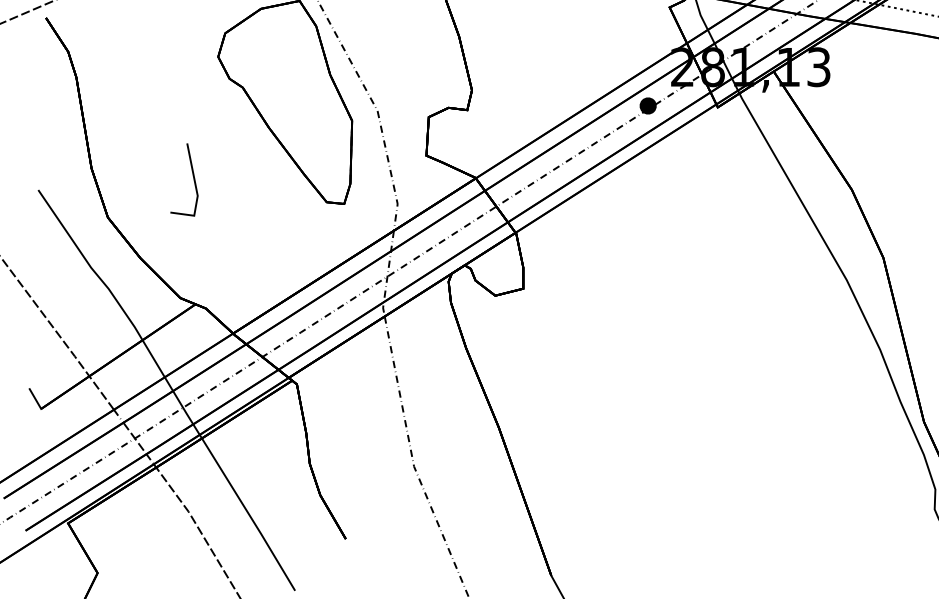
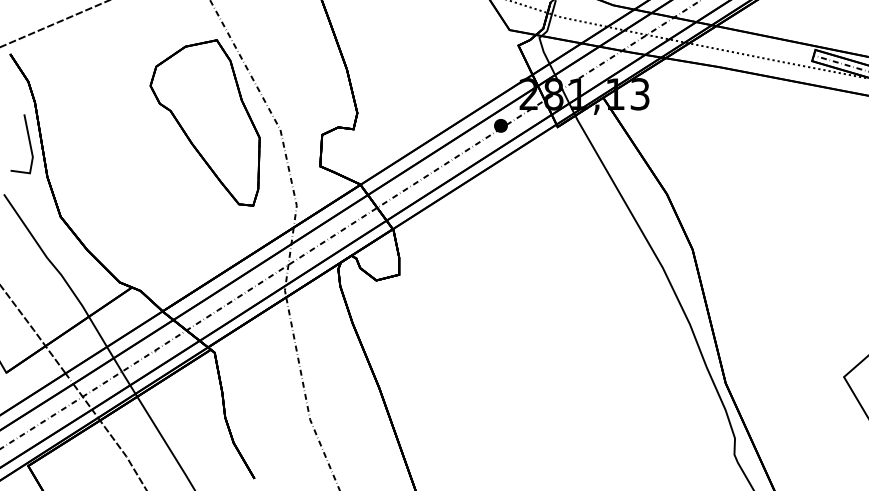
line: (192, 176) -> (28, 141), moved

